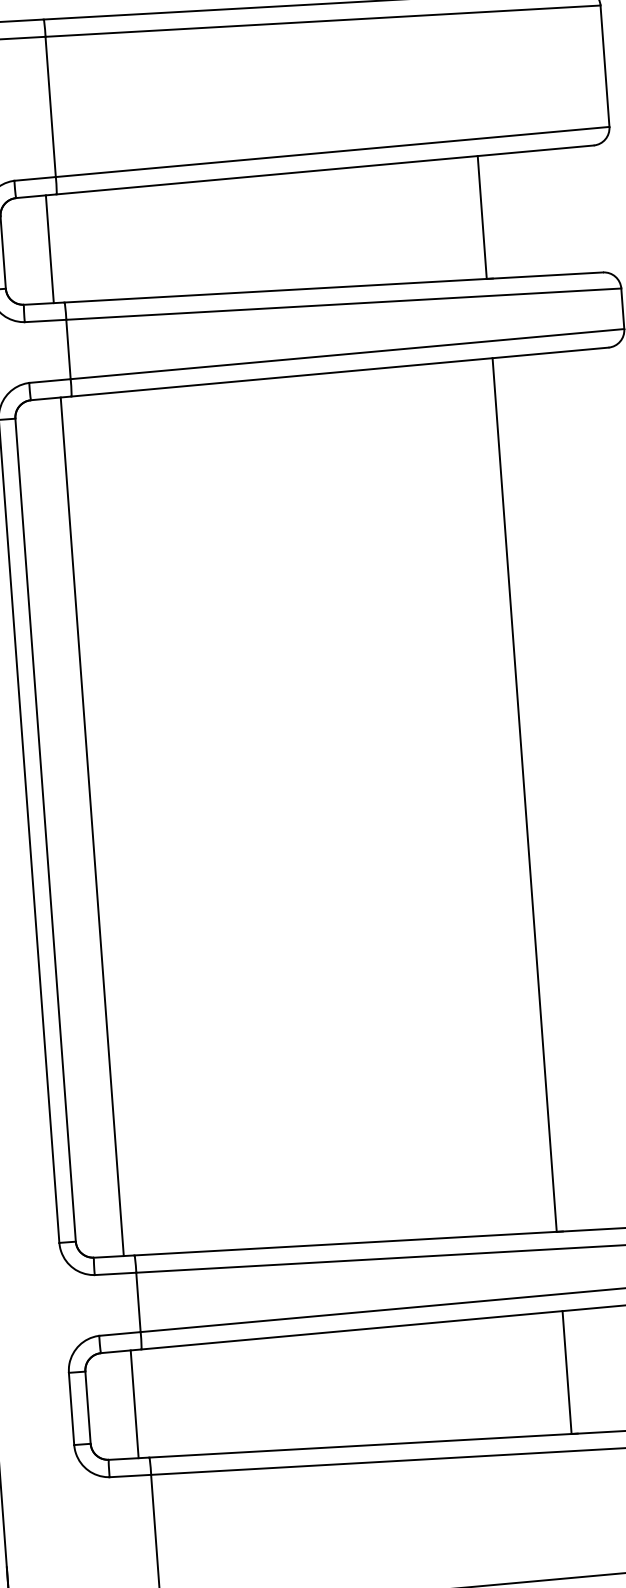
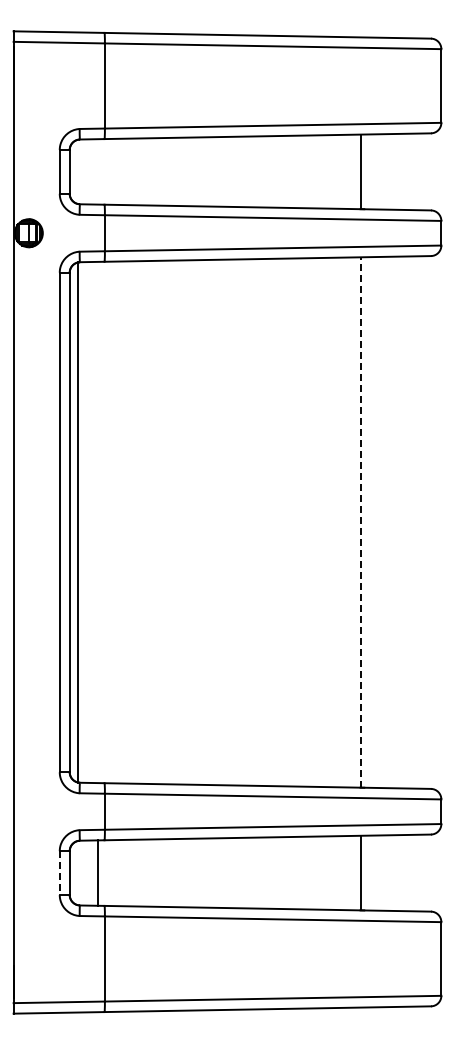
line: (50, 248) -> (98, 171), removed
line: (524, 795) -> (360, 522), solid -> dashed
line: (92, 826) -> (78, 522), moved
line: (71, 1409) -> (59, 873), solid -> dashed

